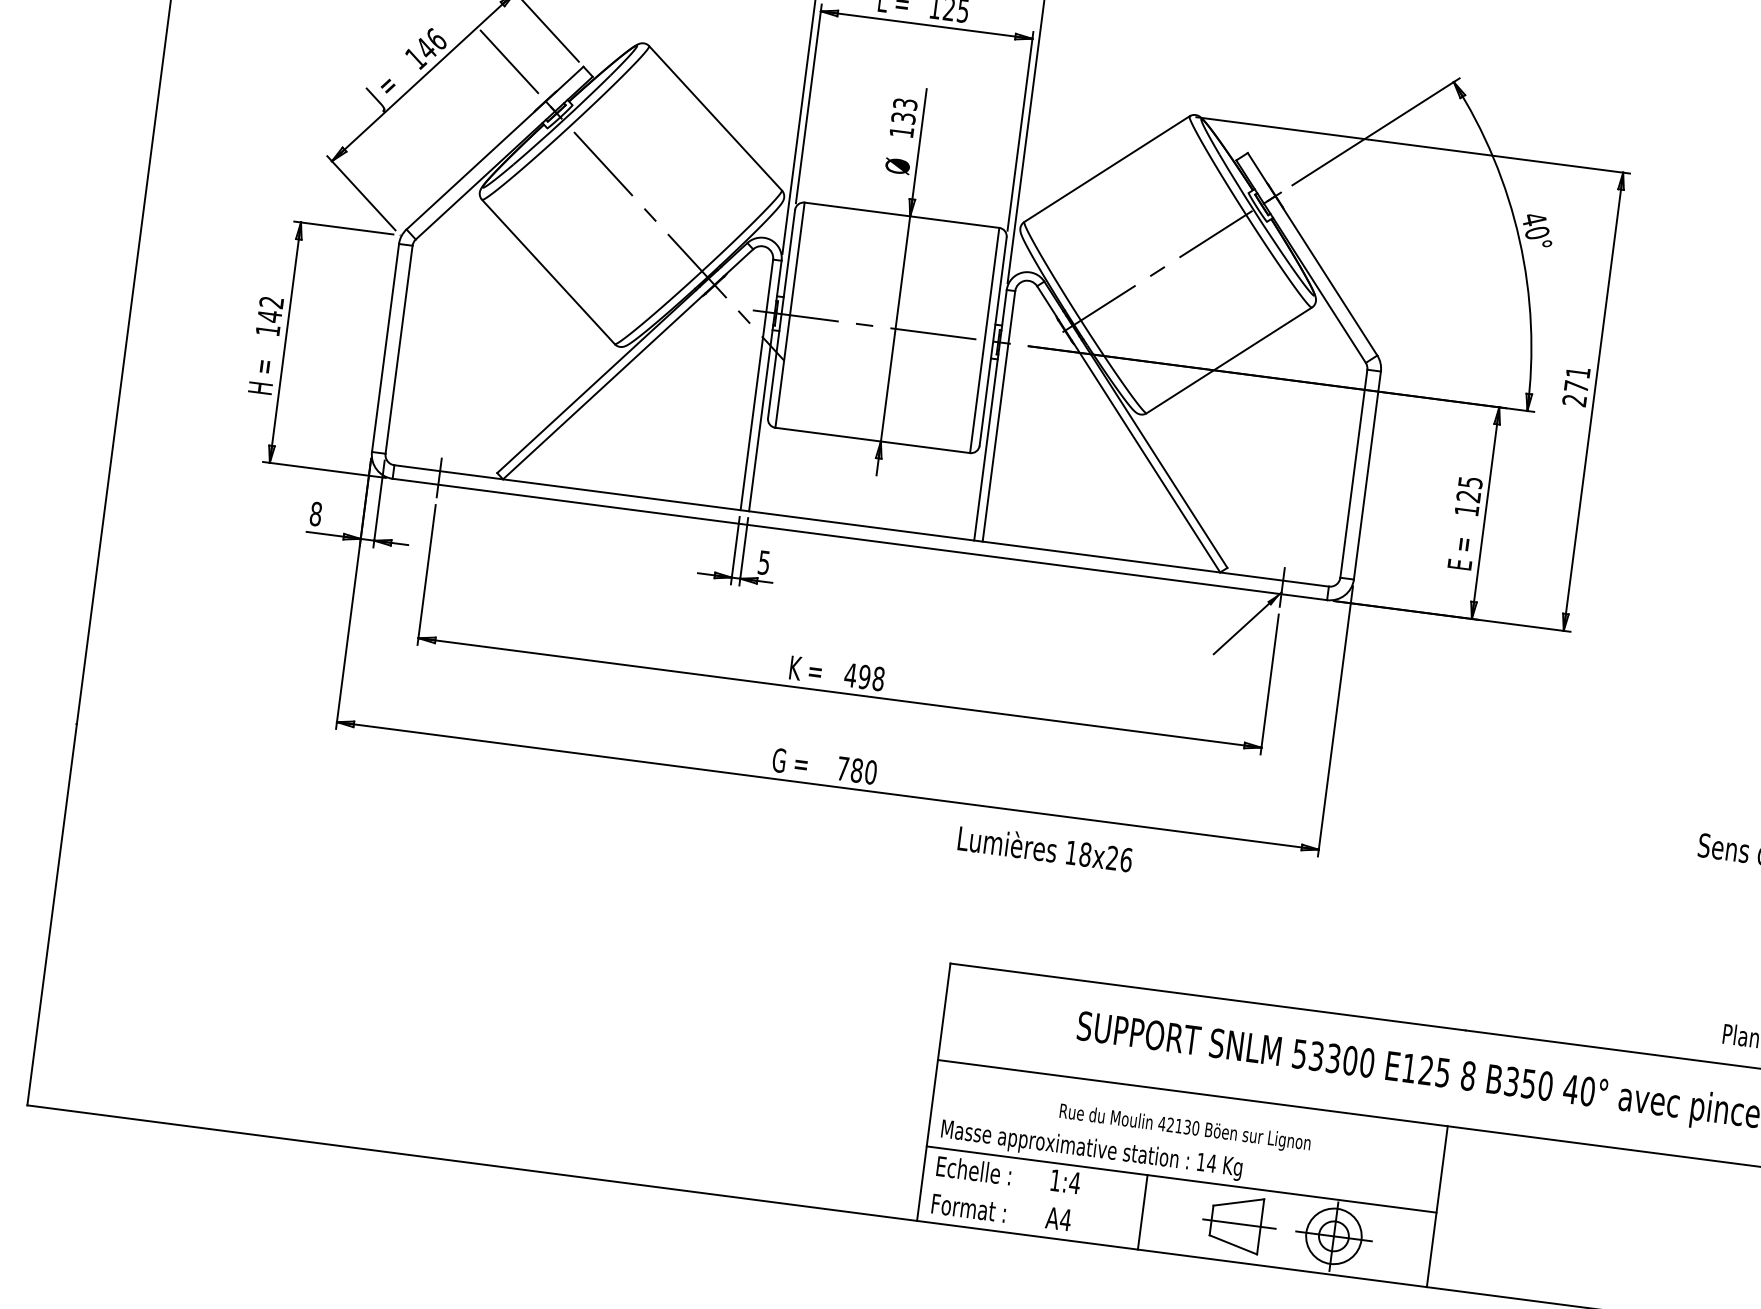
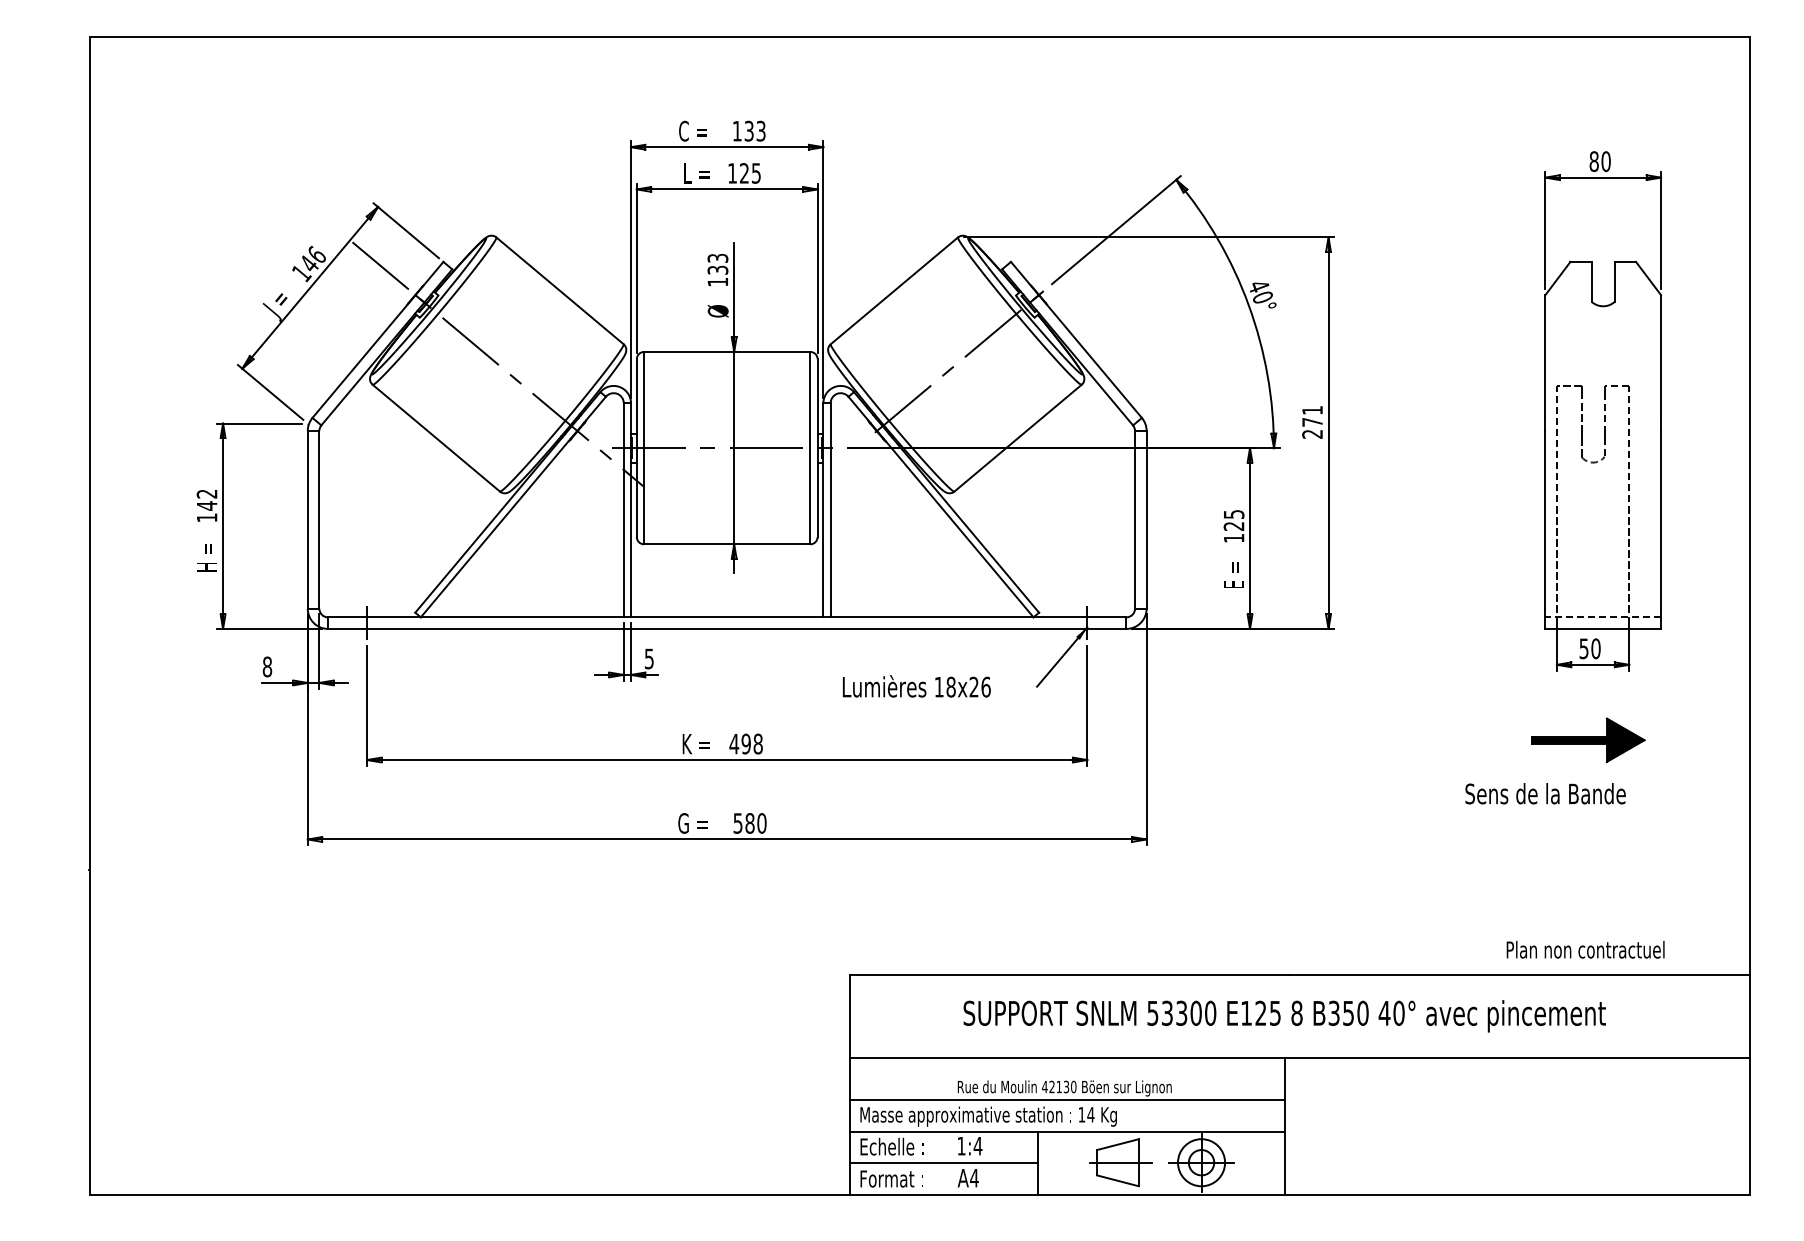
text: (842, 768) -> (737, 823), 780 -> 580
text: (1045, 848) -> (916, 686), moved
line: (1186, 1141) -> (1067, 1099), added
line: (1031, 1198) -> (943, 1163), added

